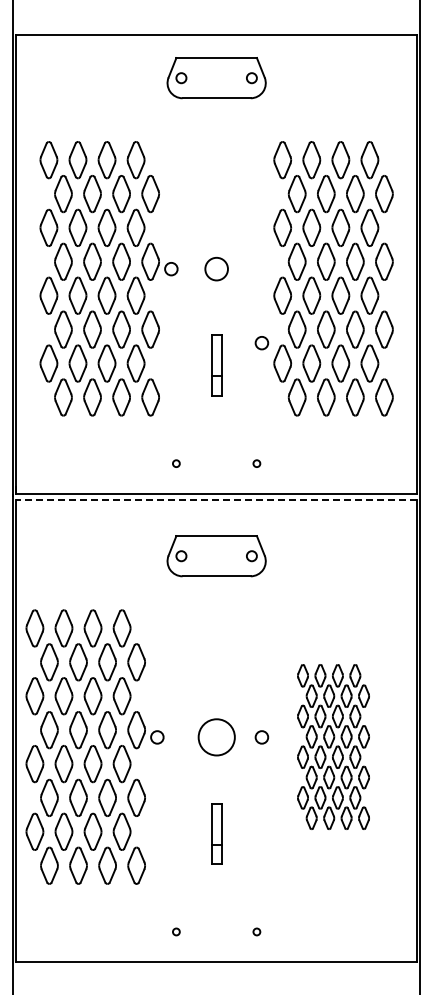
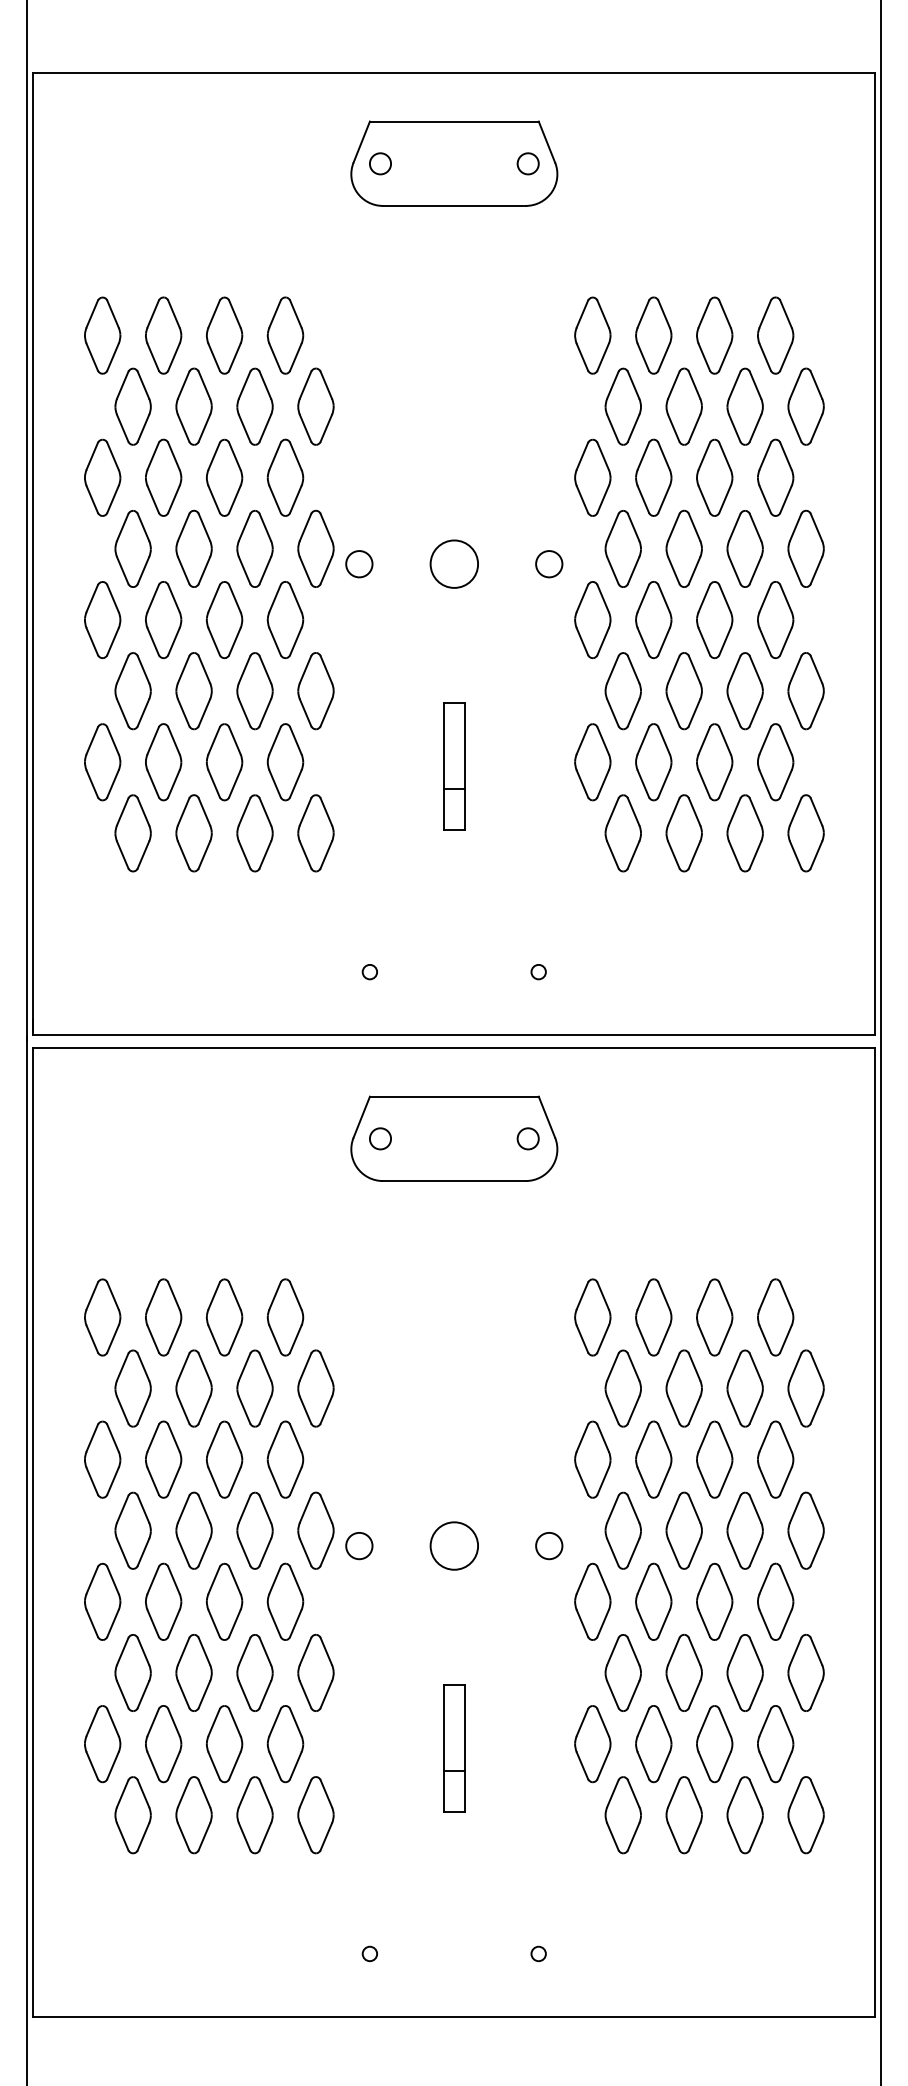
circle: (261, 343) -> (548, 564), moved
line: (216, 500) -> (454, 1049), dashed -> solid
part: (216, 556) -> (454, 1139), moved
circle: (216, 737) -> (454, 1546), size x0.62
part: (94, 746) -> (227, 1565), moved
part: (333, 746) -> (699, 1565), size x1.67

